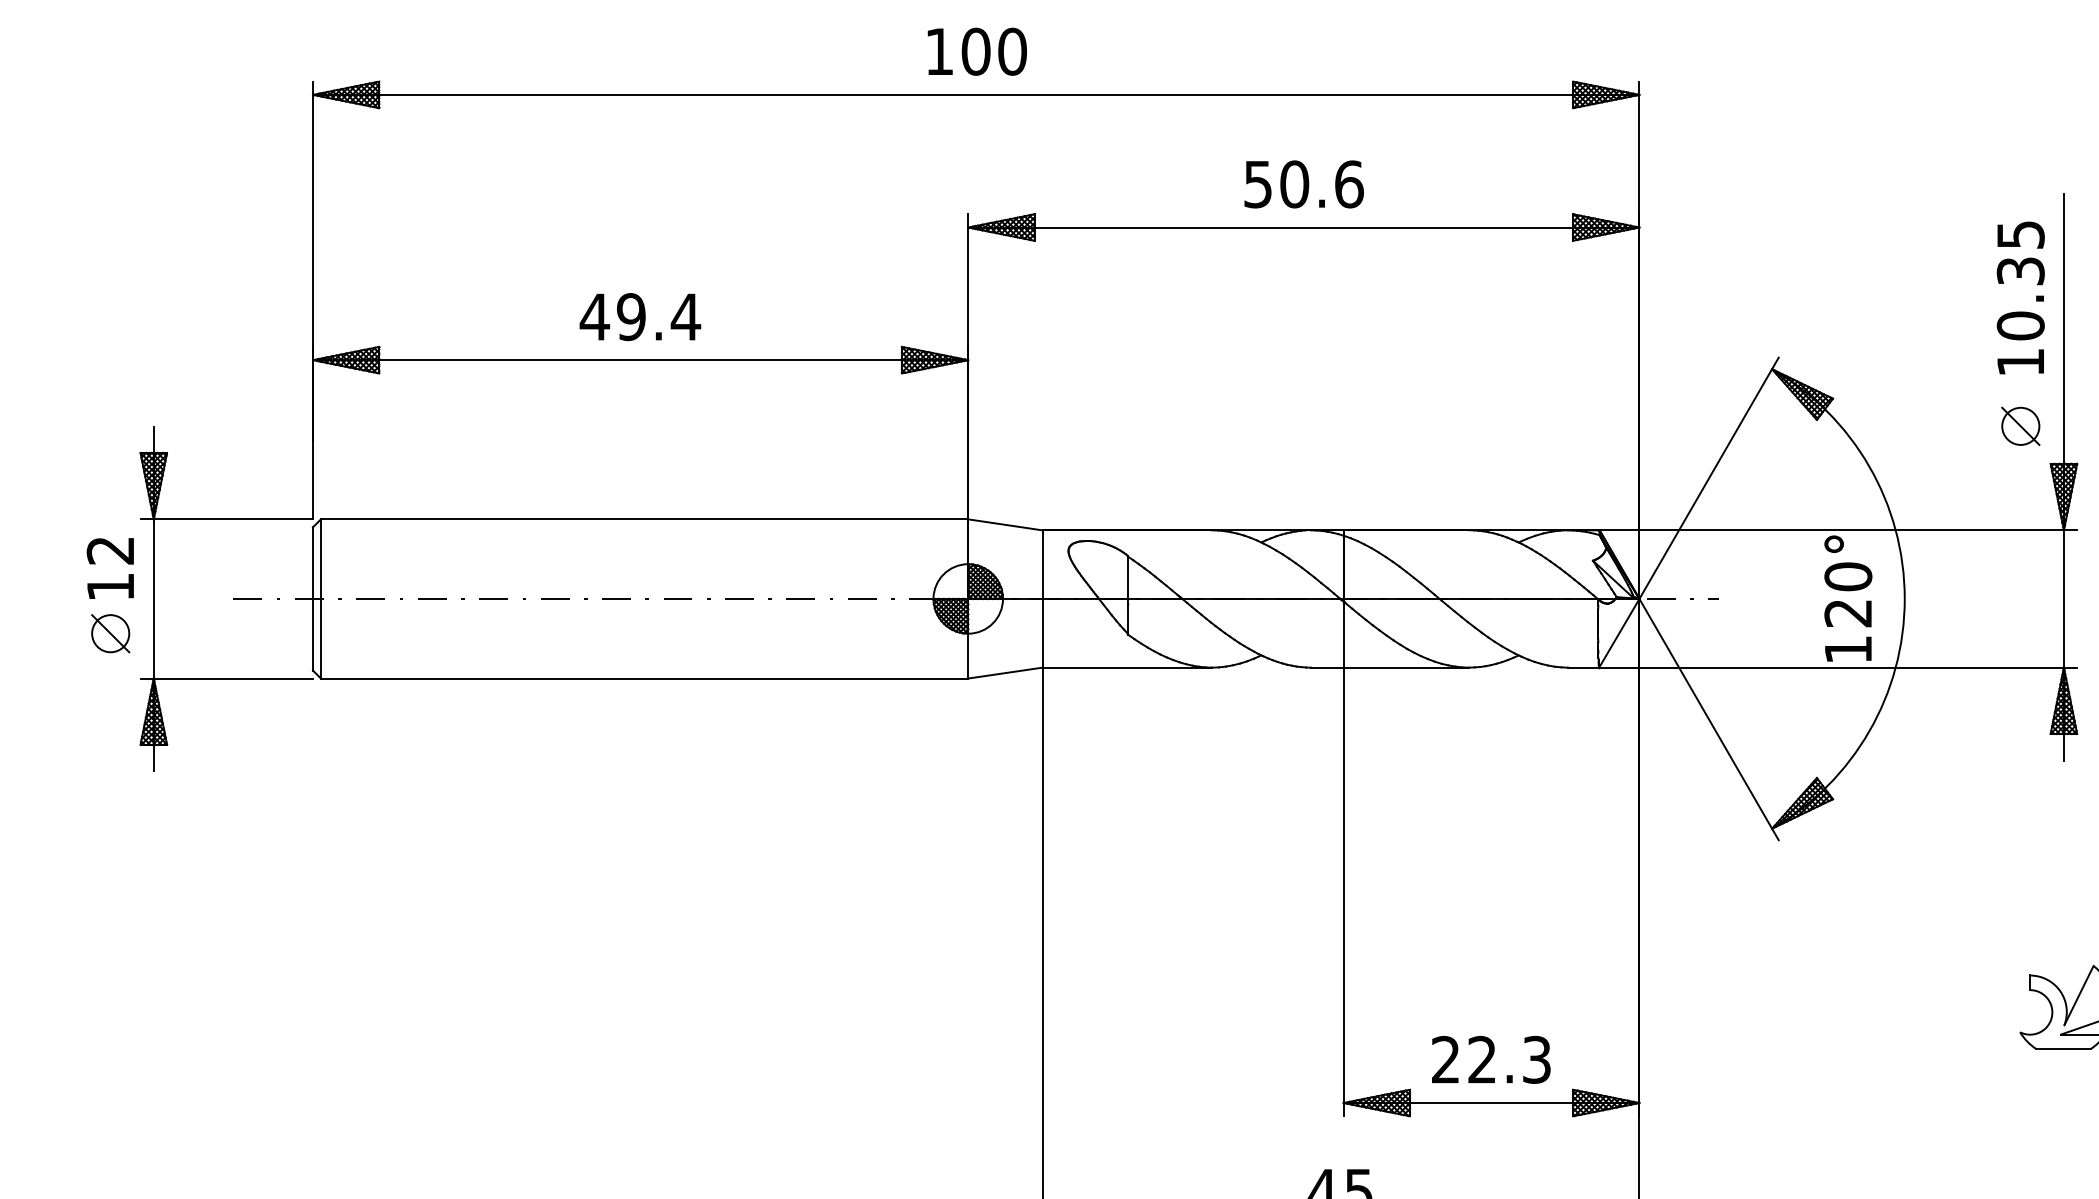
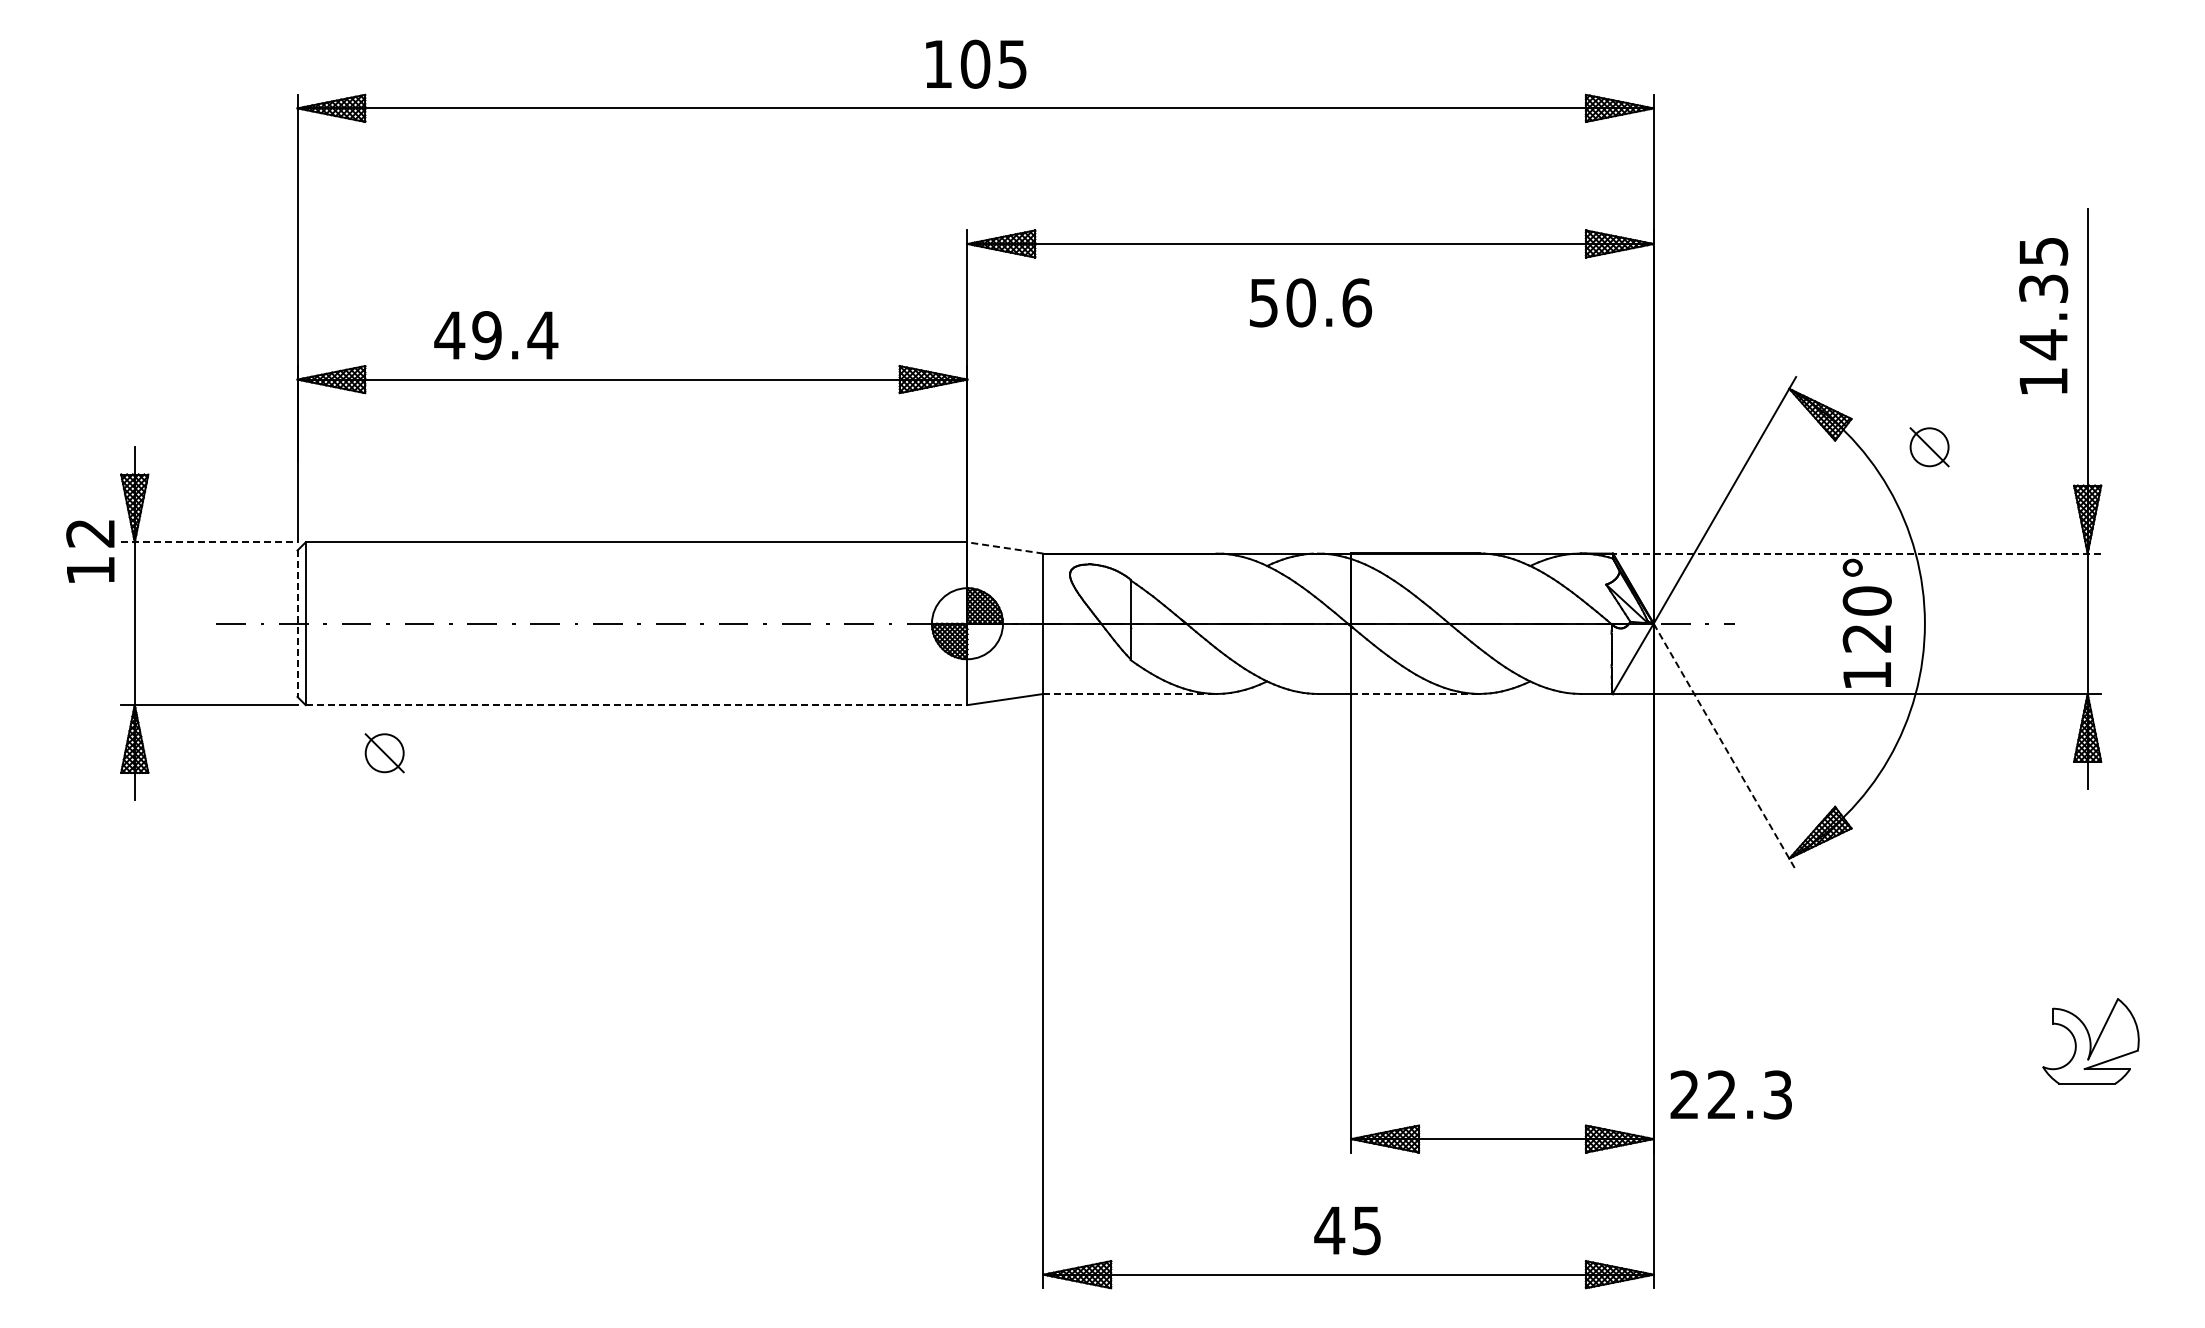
text: (1012, 50) -> (1012, 63), 100 -> 105
text: (1304, 184) -> (1311, 302), moved
text: (640, 317) -> (496, 335), moved
text: (2020, 325) -> (2043, 344), 10.35 -> 14.35
part: (2020, 426) -> (1929, 447), moved
line: (226, 519) -> (209, 542), solid -> dashed
line: (1004, 524) -> (1004, 547), solid -> dashed
line: (1837, 530) -> (1856, 553), solid -> dashed
text: (110, 568) -> (90, 551), moved
line: (312, 599) -> (297, 624), solid -> dashed
part: (110, 633) -> (384, 753), moved
line: (1127, 667) -> (1130, 693), solid -> dashed
line: (1406, 667) -> (1415, 693), solid -> dashed
line: (644, 678) -> (636, 705), solid -> dashed
line: (1709, 720) -> (1725, 747), solid -> dashed
text: (1490, 1059) -> (1730, 1094), moved

